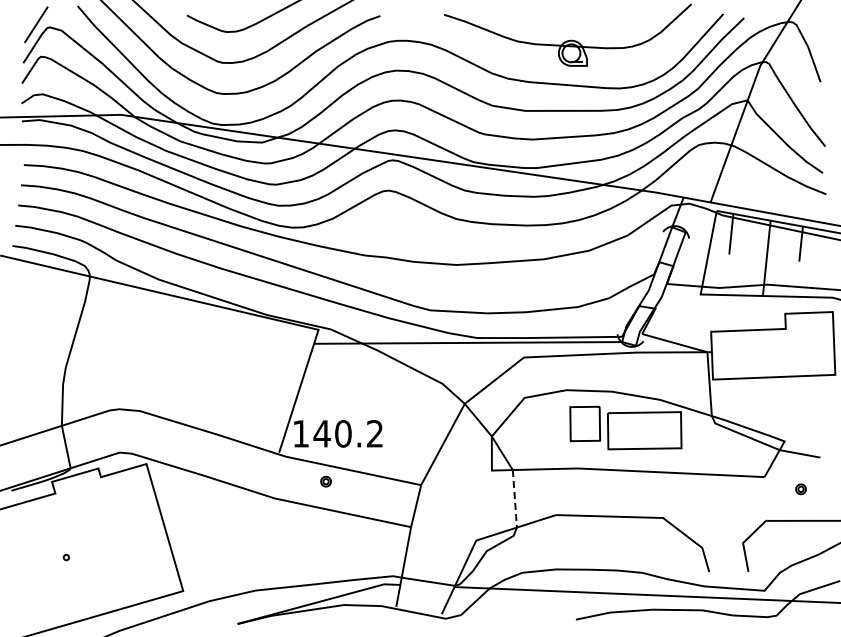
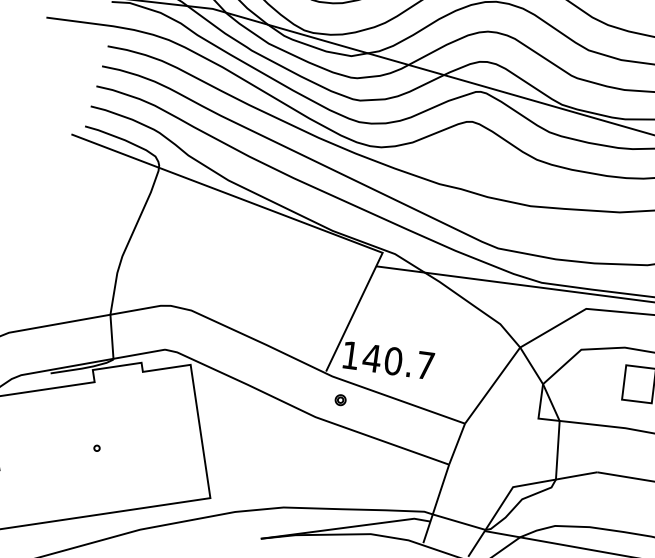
text: (374, 433) -> (424, 365), 140.2 -> 140.7
part: (325, 481) -> (340, 399), moved
line: (514, 498) -> (557, 449), dashed -> solid

